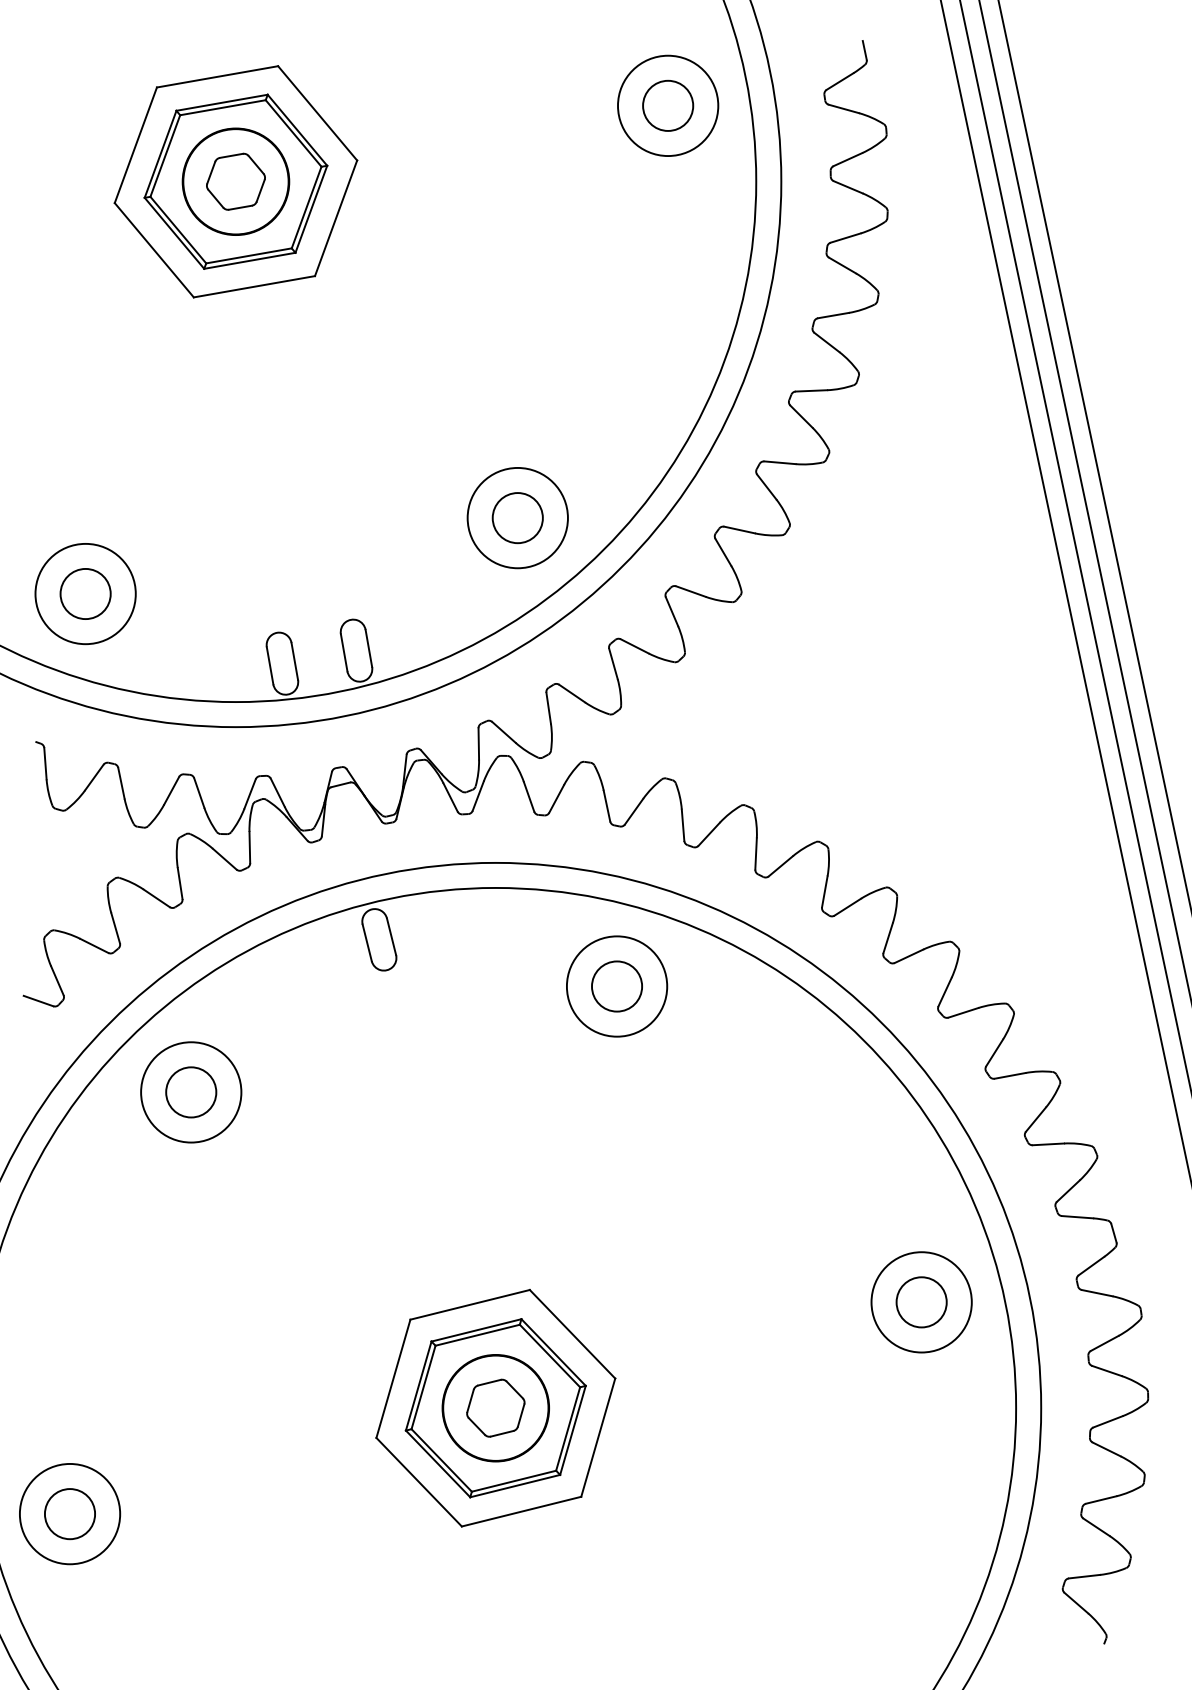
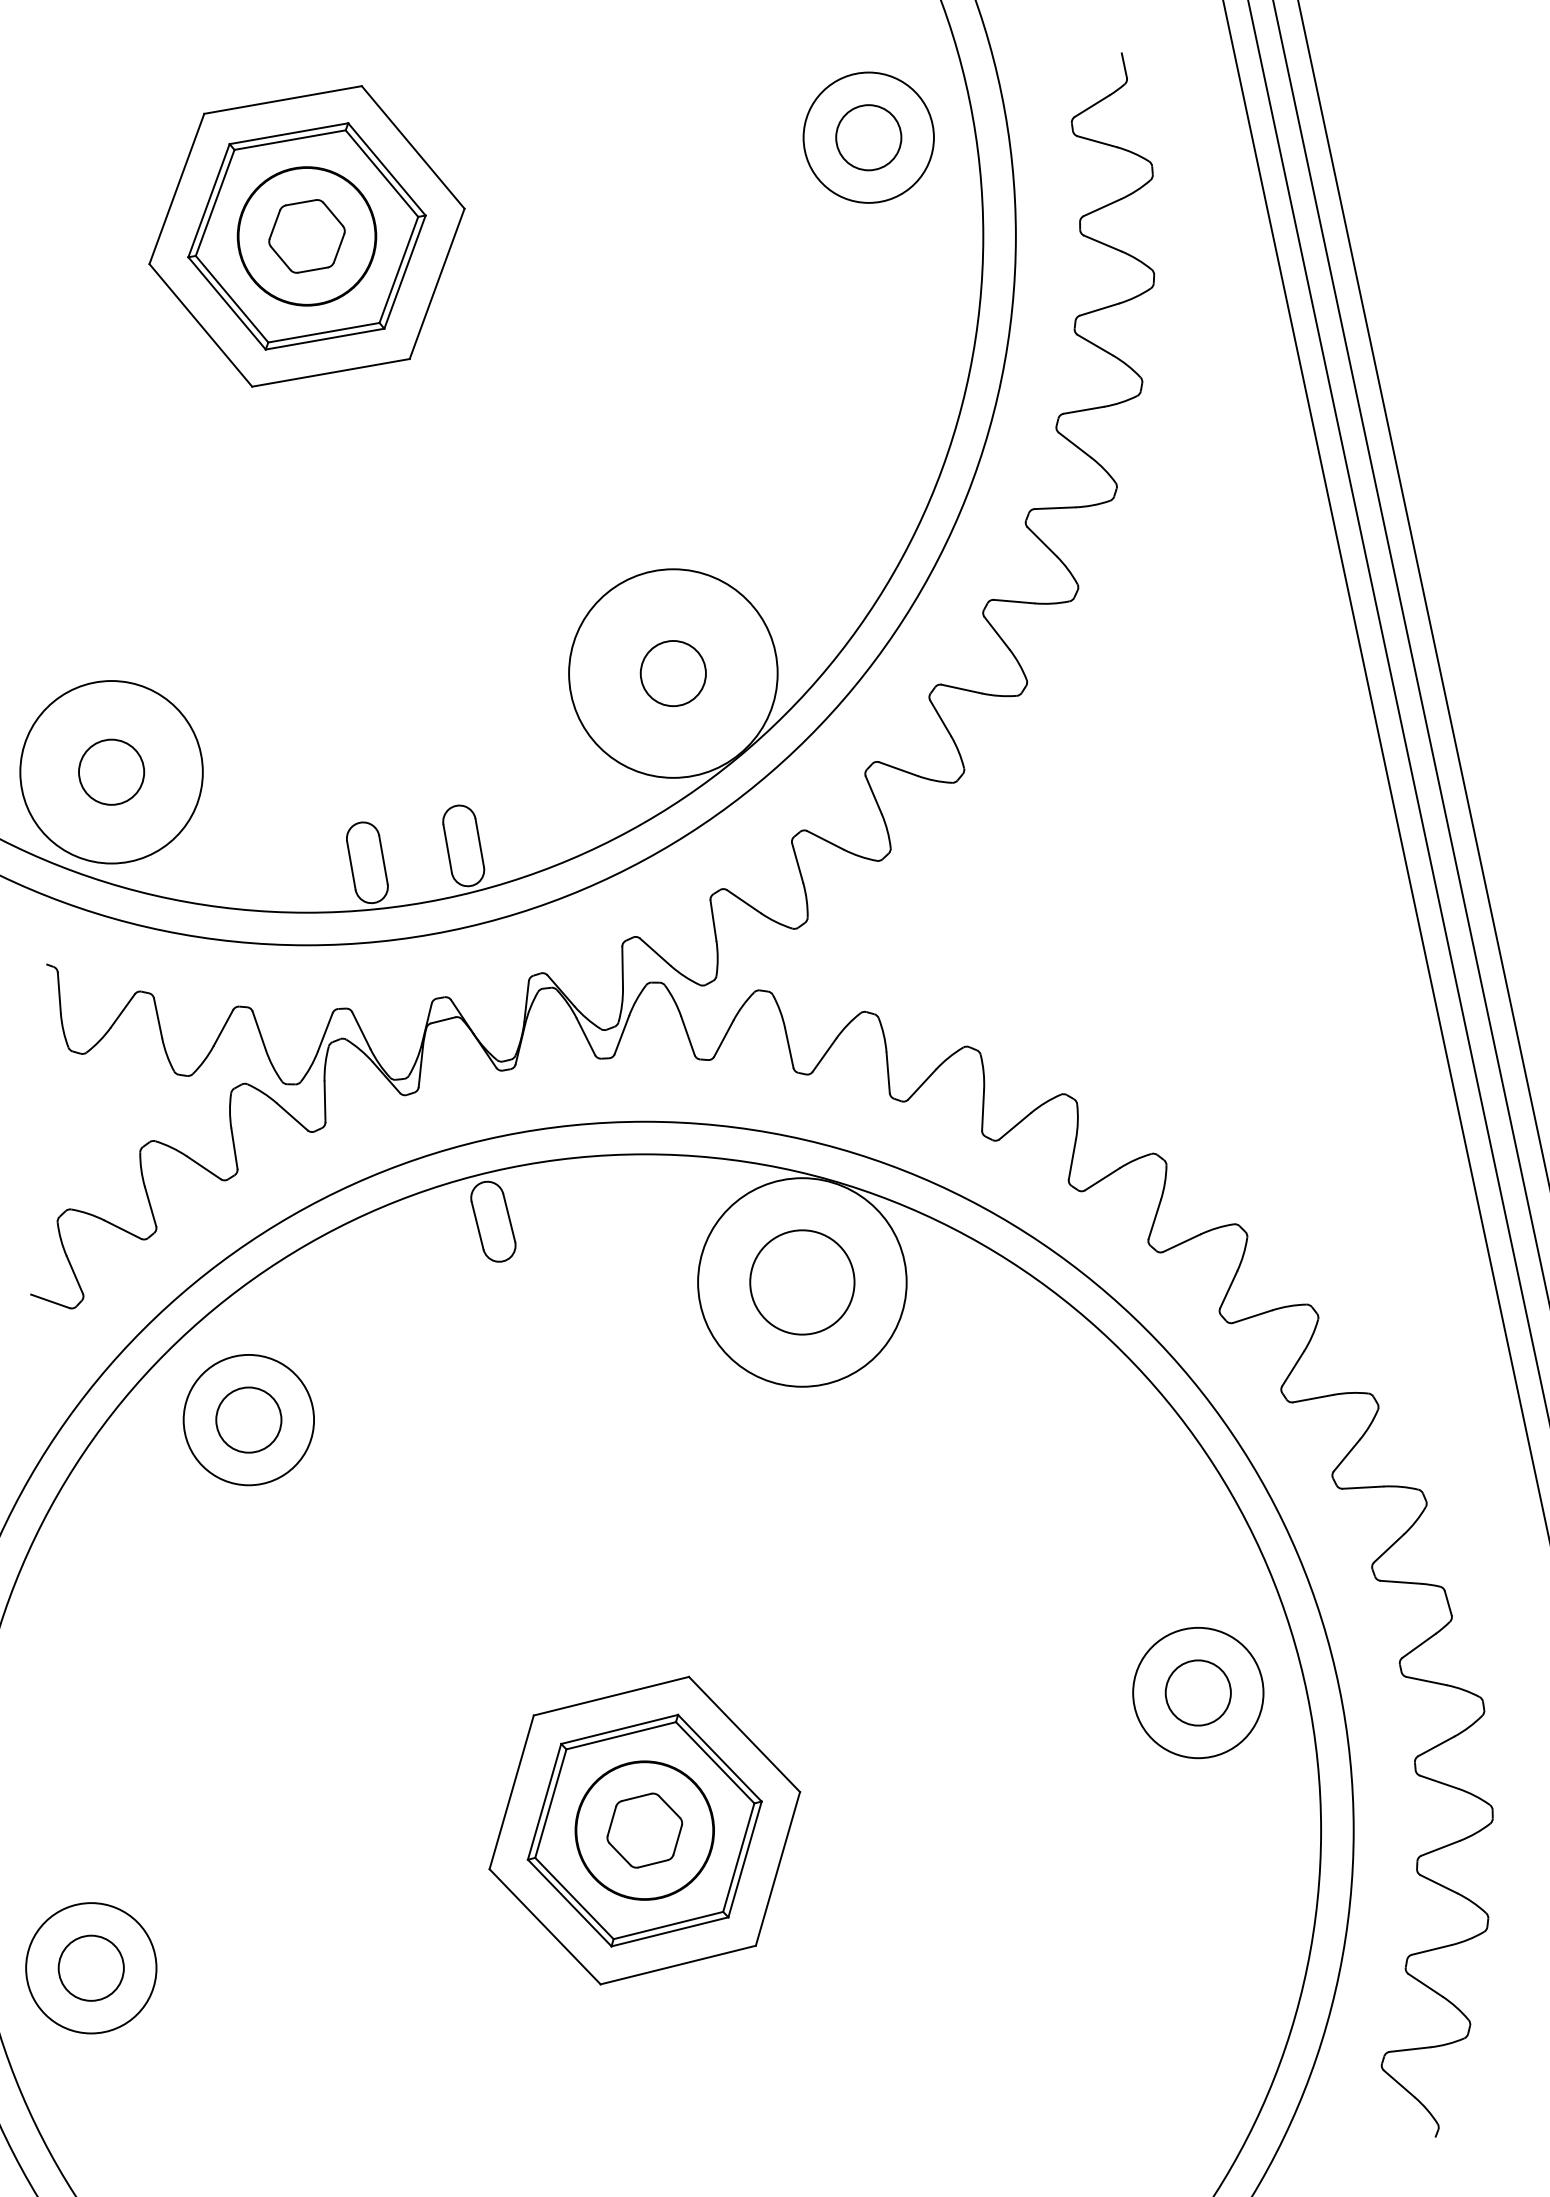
circle: (517, 518) -> (673, 673), size x1.6
circle: (85, 594) -> (111, 772), size x1.4
circle: (616, 986) -> (801, 1282), size x1.6
circle: (617, 986) -> (802, 1282), size x1.6

